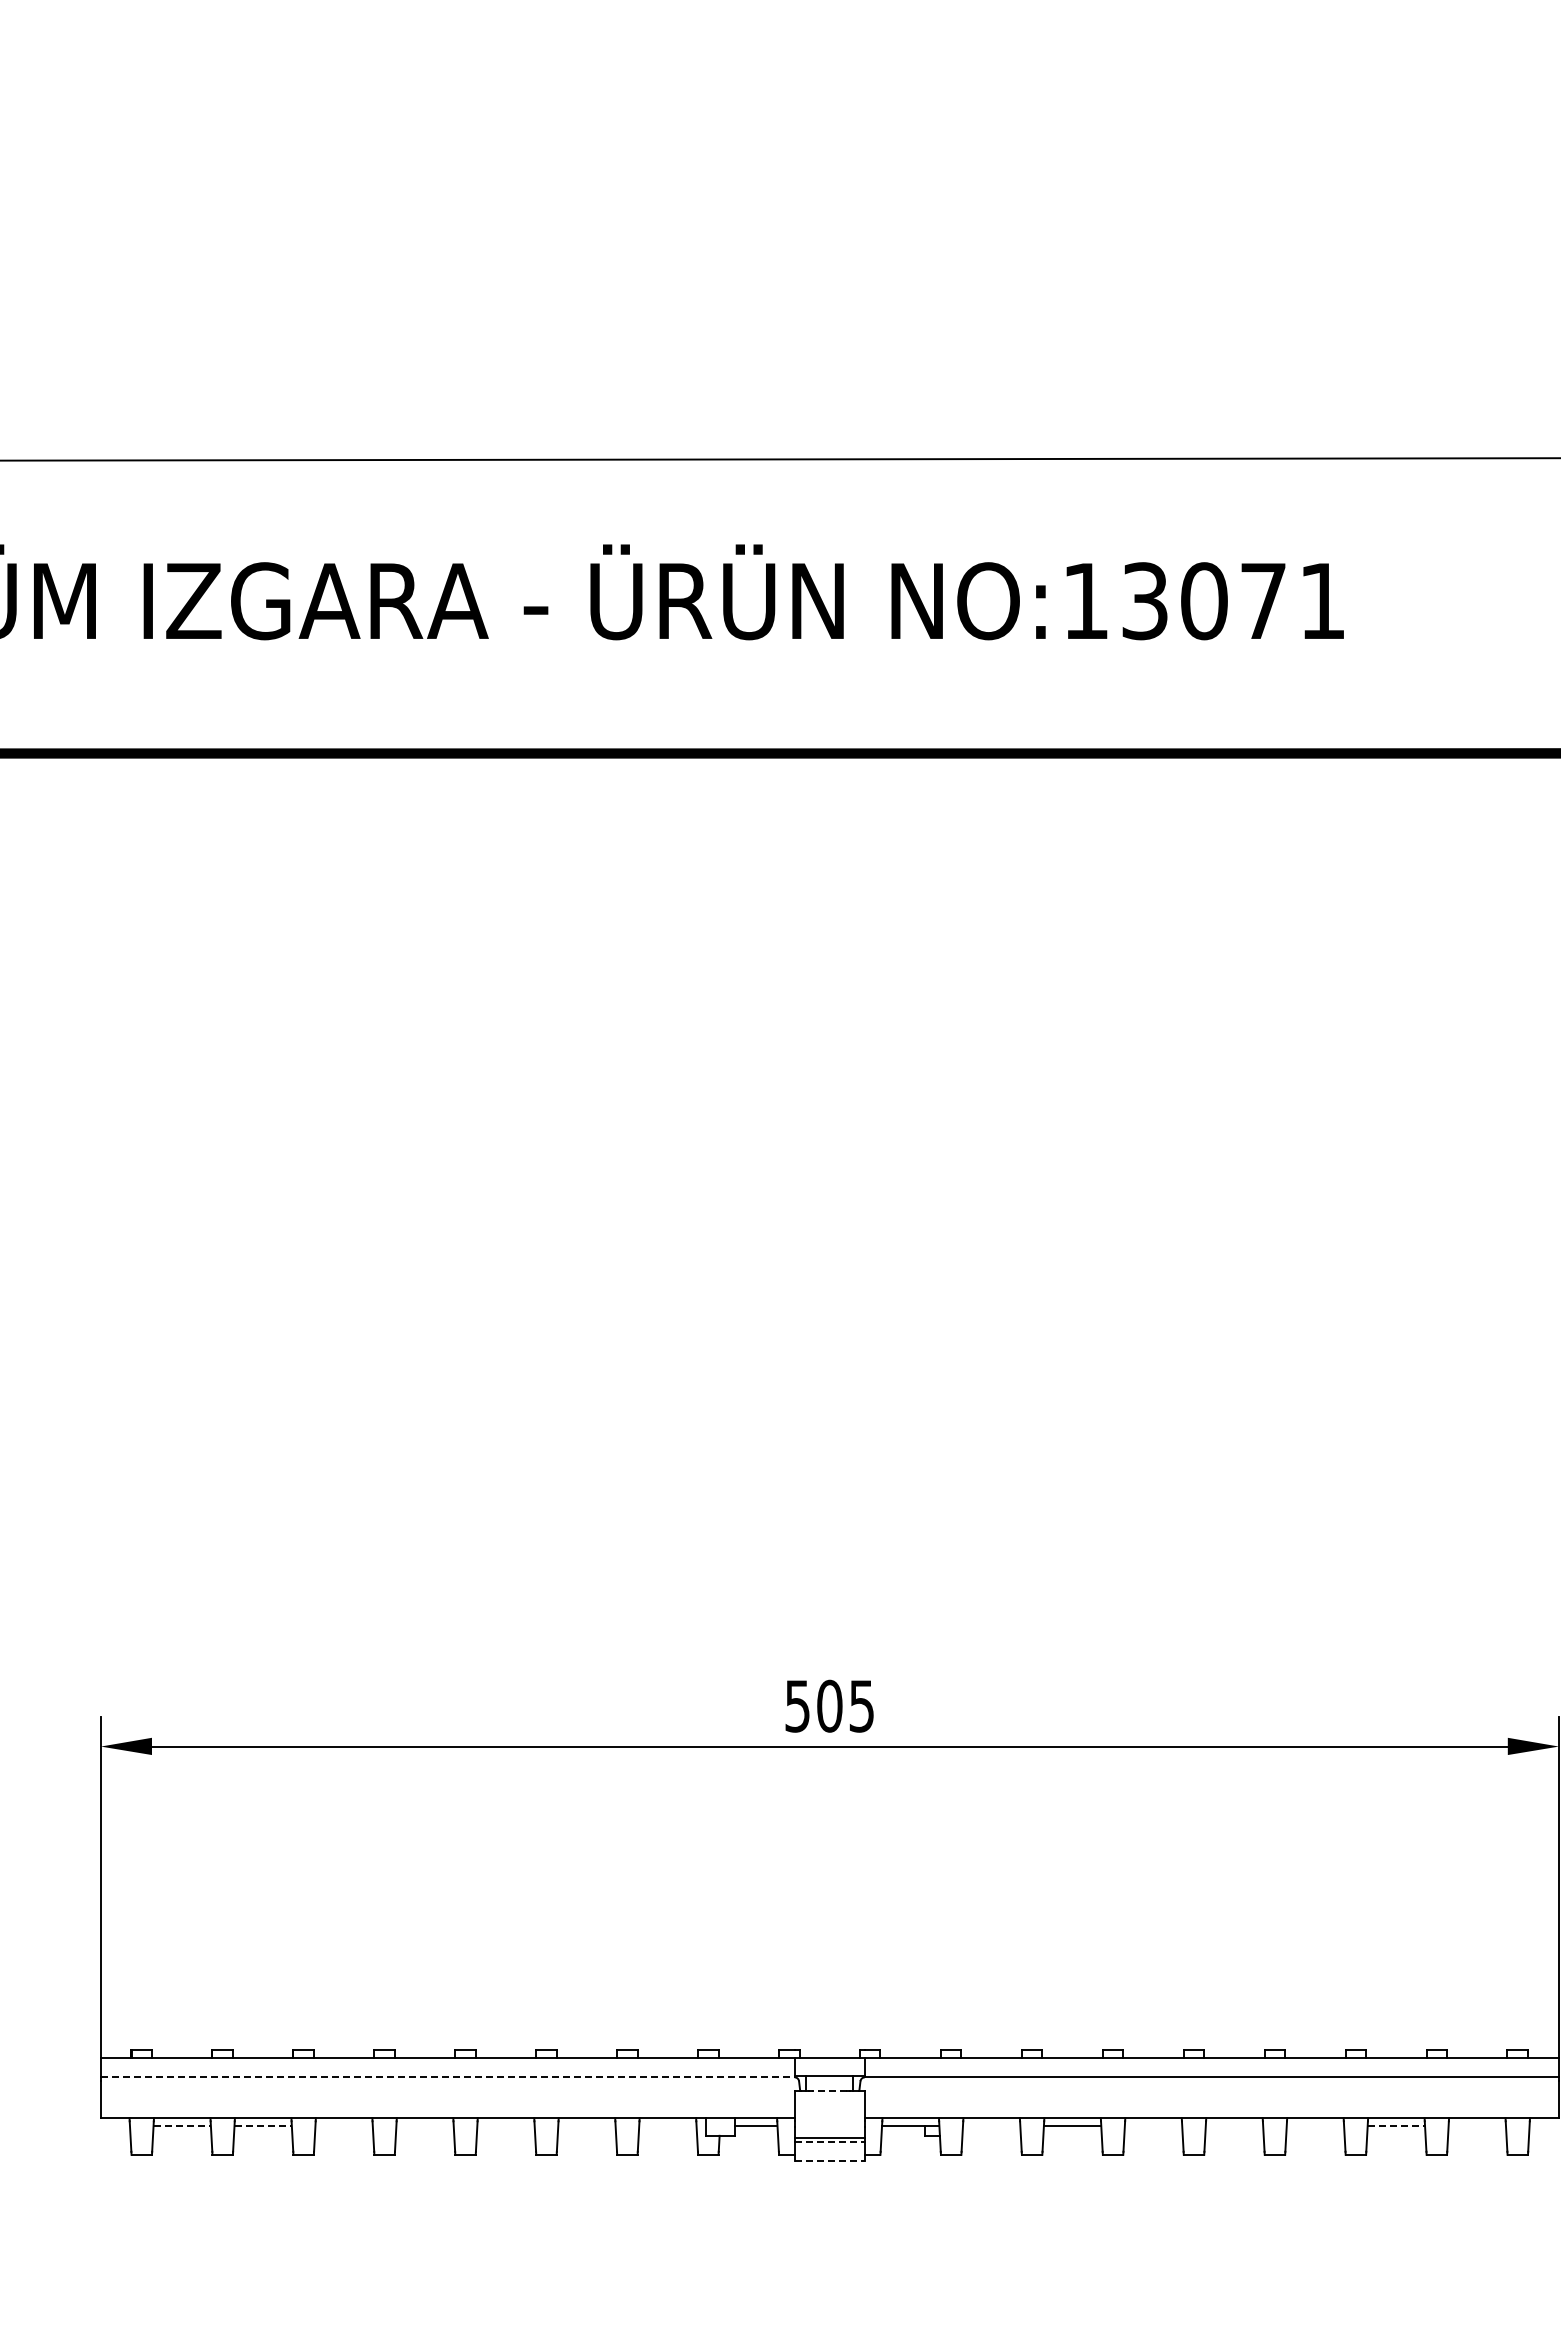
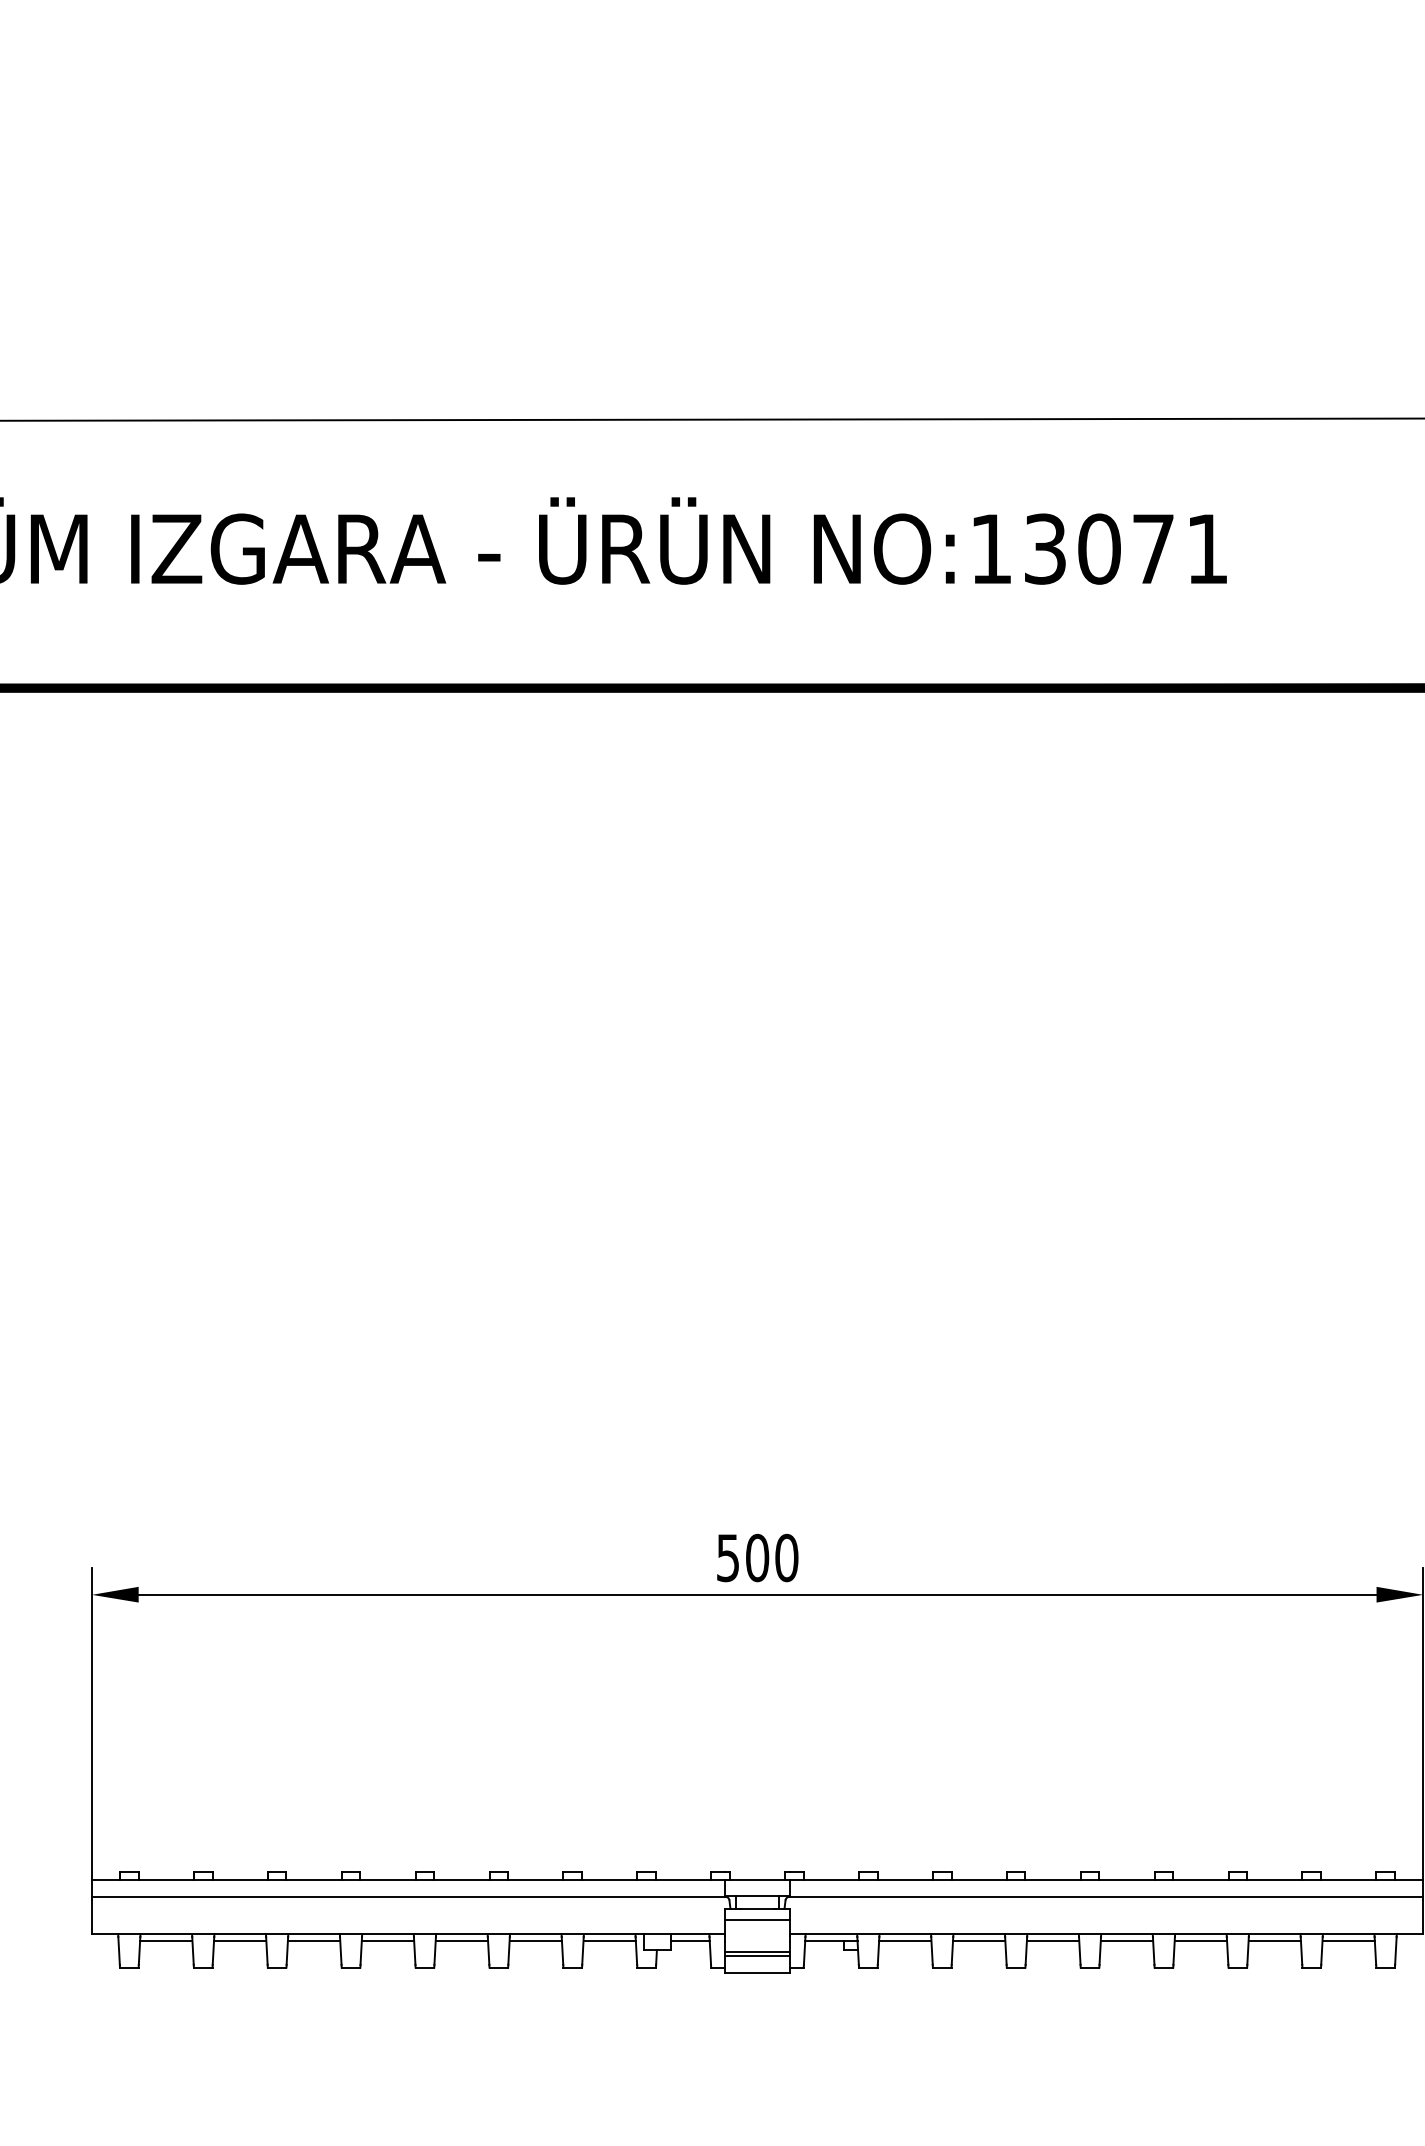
text: (861, 1705) -> (786, 1557), 505 -> 500
line: (447, 2077) -> (408, 1896), dashed -> solid
line: (829, 2090) -> (757, 1908), dashed -> solid
line: (829, 2102) -> (757, 1919), added
line: (182, 2125) -> (166, 1940), dashed -> solid
line: (263, 2125) -> (240, 1940), dashed -> solid
line: (343, 2125) -> (313, 1940), added
line: (424, 2125) -> (387, 1940), added
line: (505, 2125) -> (461, 1940), added
line: (586, 2125) -> (535, 1940), added
line: (667, 2125) -> (609, 1940), added
line: (991, 2125) -> (905, 1940), added
line: (1153, 2125) -> (1053, 1940), added
line: (1234, 2125) -> (1127, 1940), added
line: (1315, 2125) -> (1200, 1940), added
line: (1396, 2125) -> (1274, 1940), dashed -> solid
line: (1476, 2125) -> (1347, 1940), added
line: (830, 2142) -> (758, 1956), dashed -> solid
line: (830, 2160) -> (758, 1972), dashed -> solid

